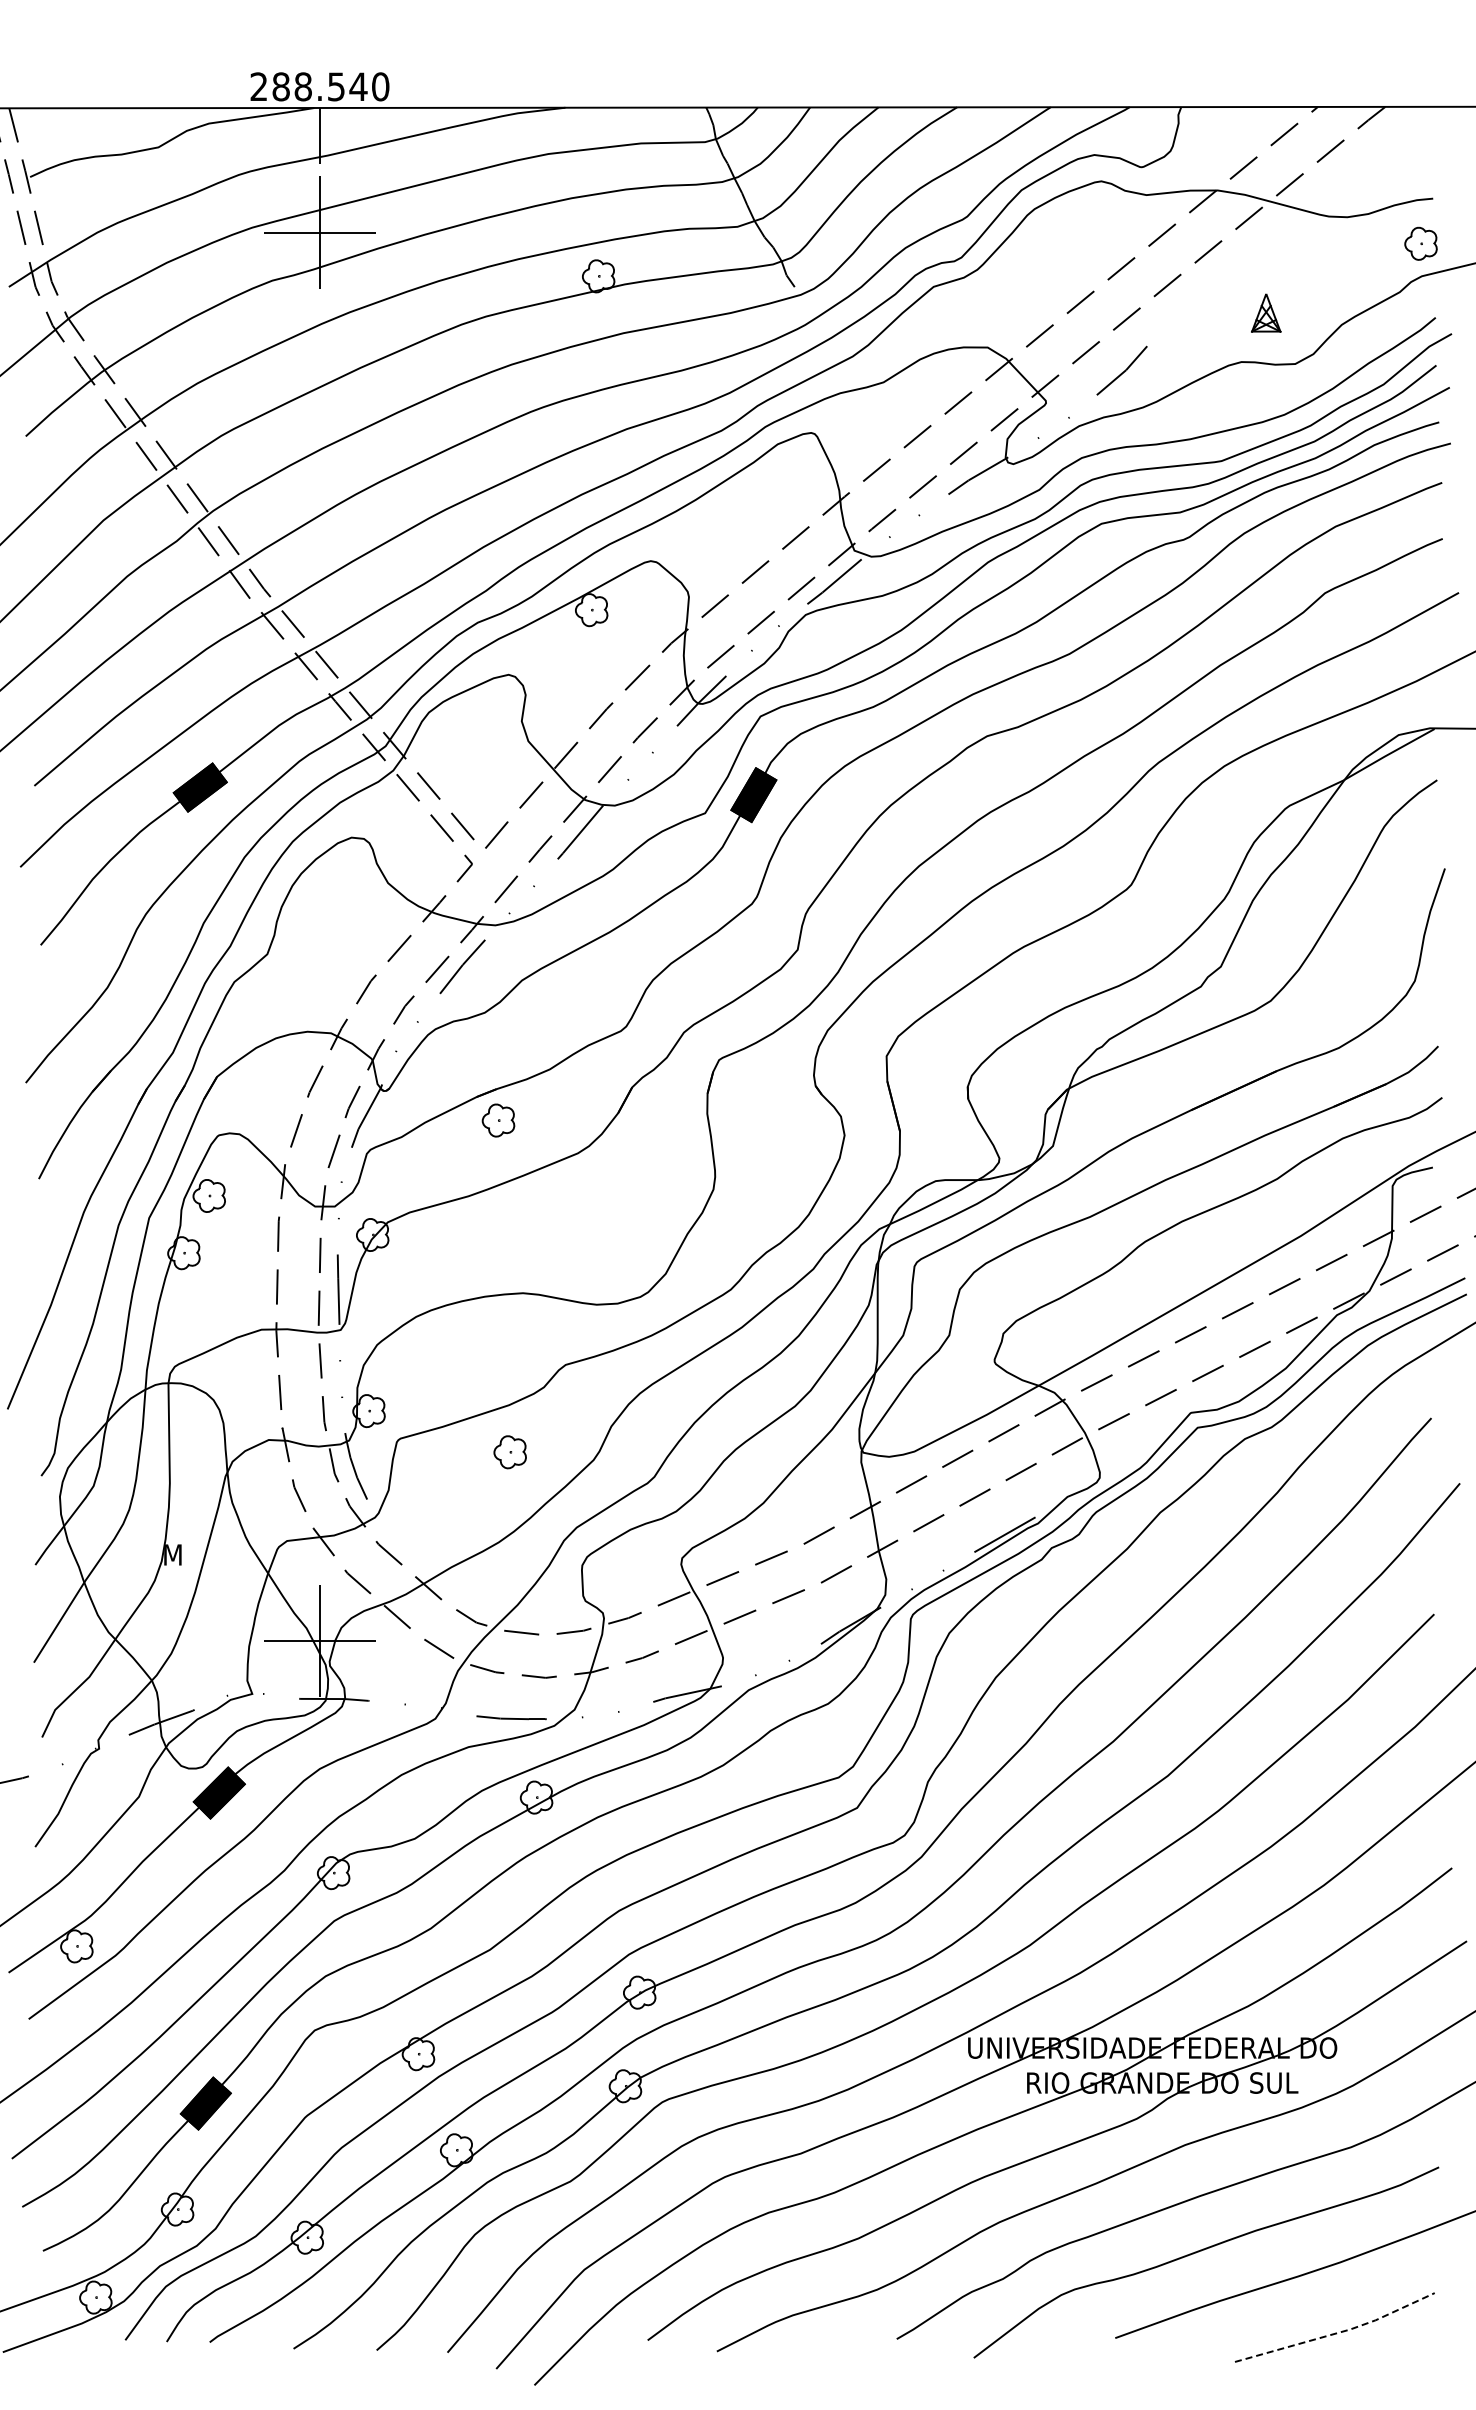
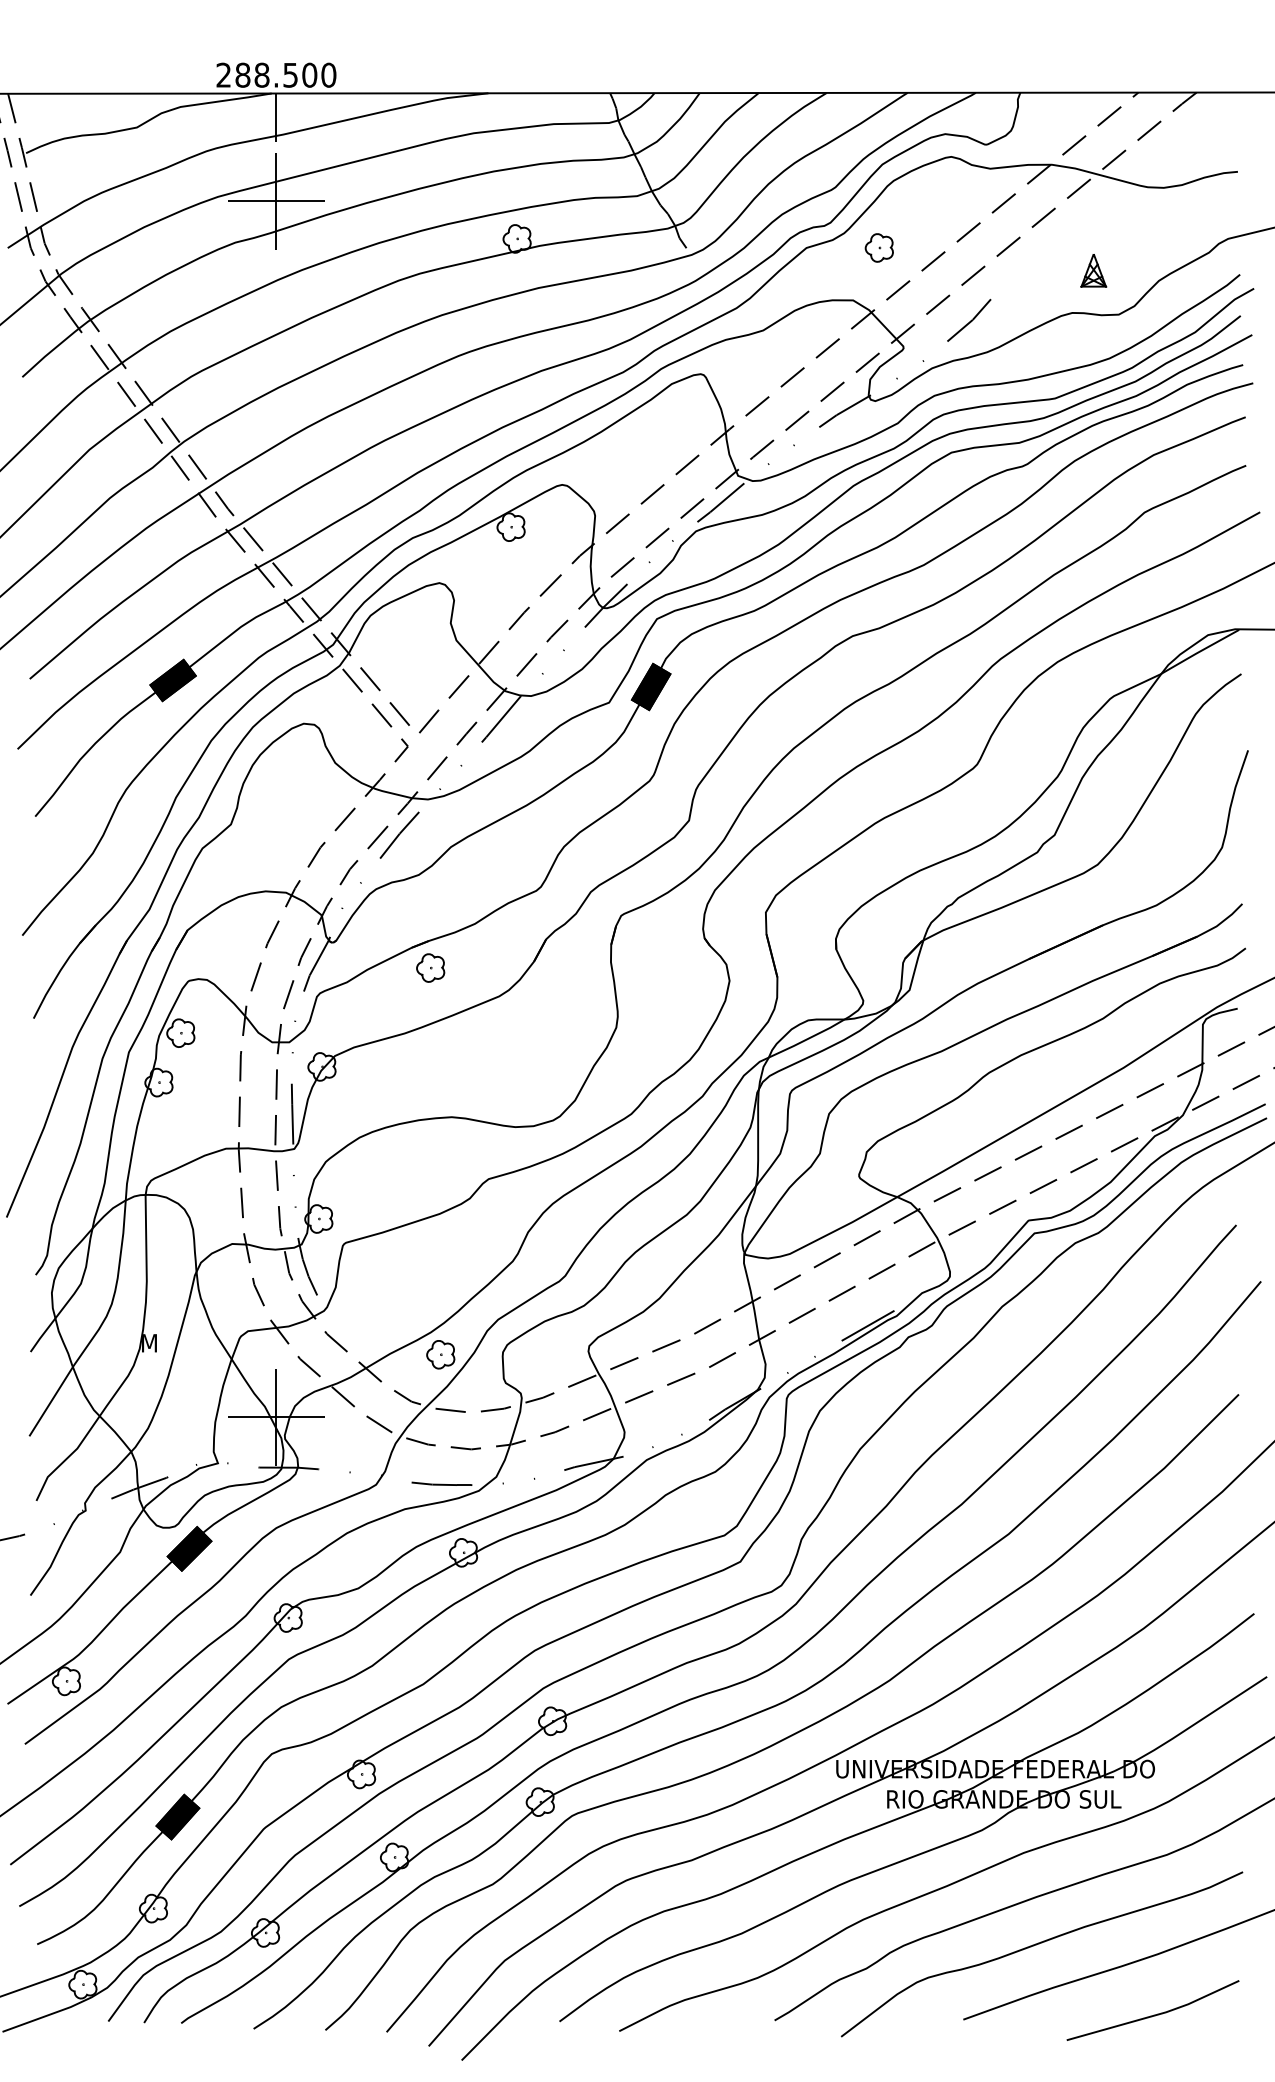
text: (358, 86) -> (309, 74), 288.540 -> 288.500
part: (1420, 243) -> (878, 247), moved
part: (509, 1452) -> (440, 1354), moved
line: (1338, 2332) -> (1156, 2014), dashed -> solid

